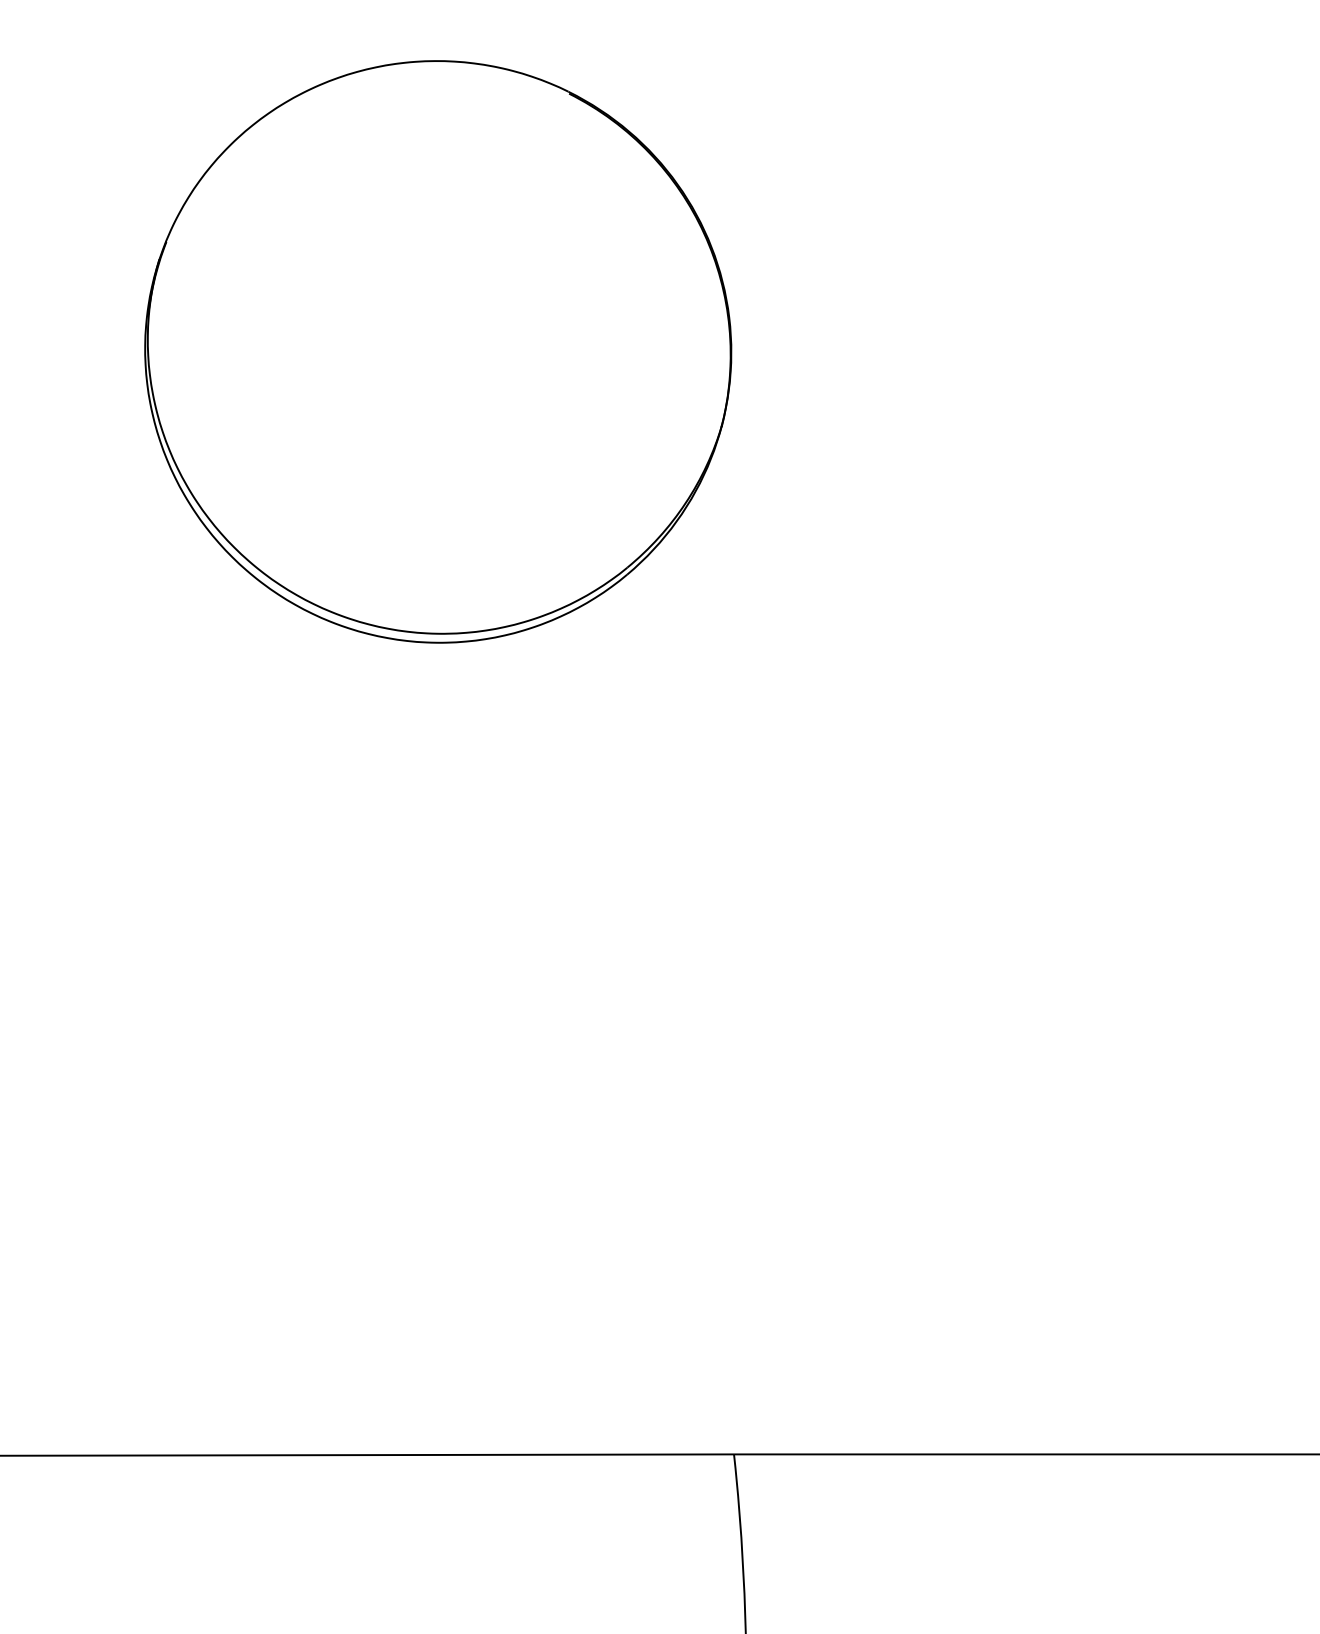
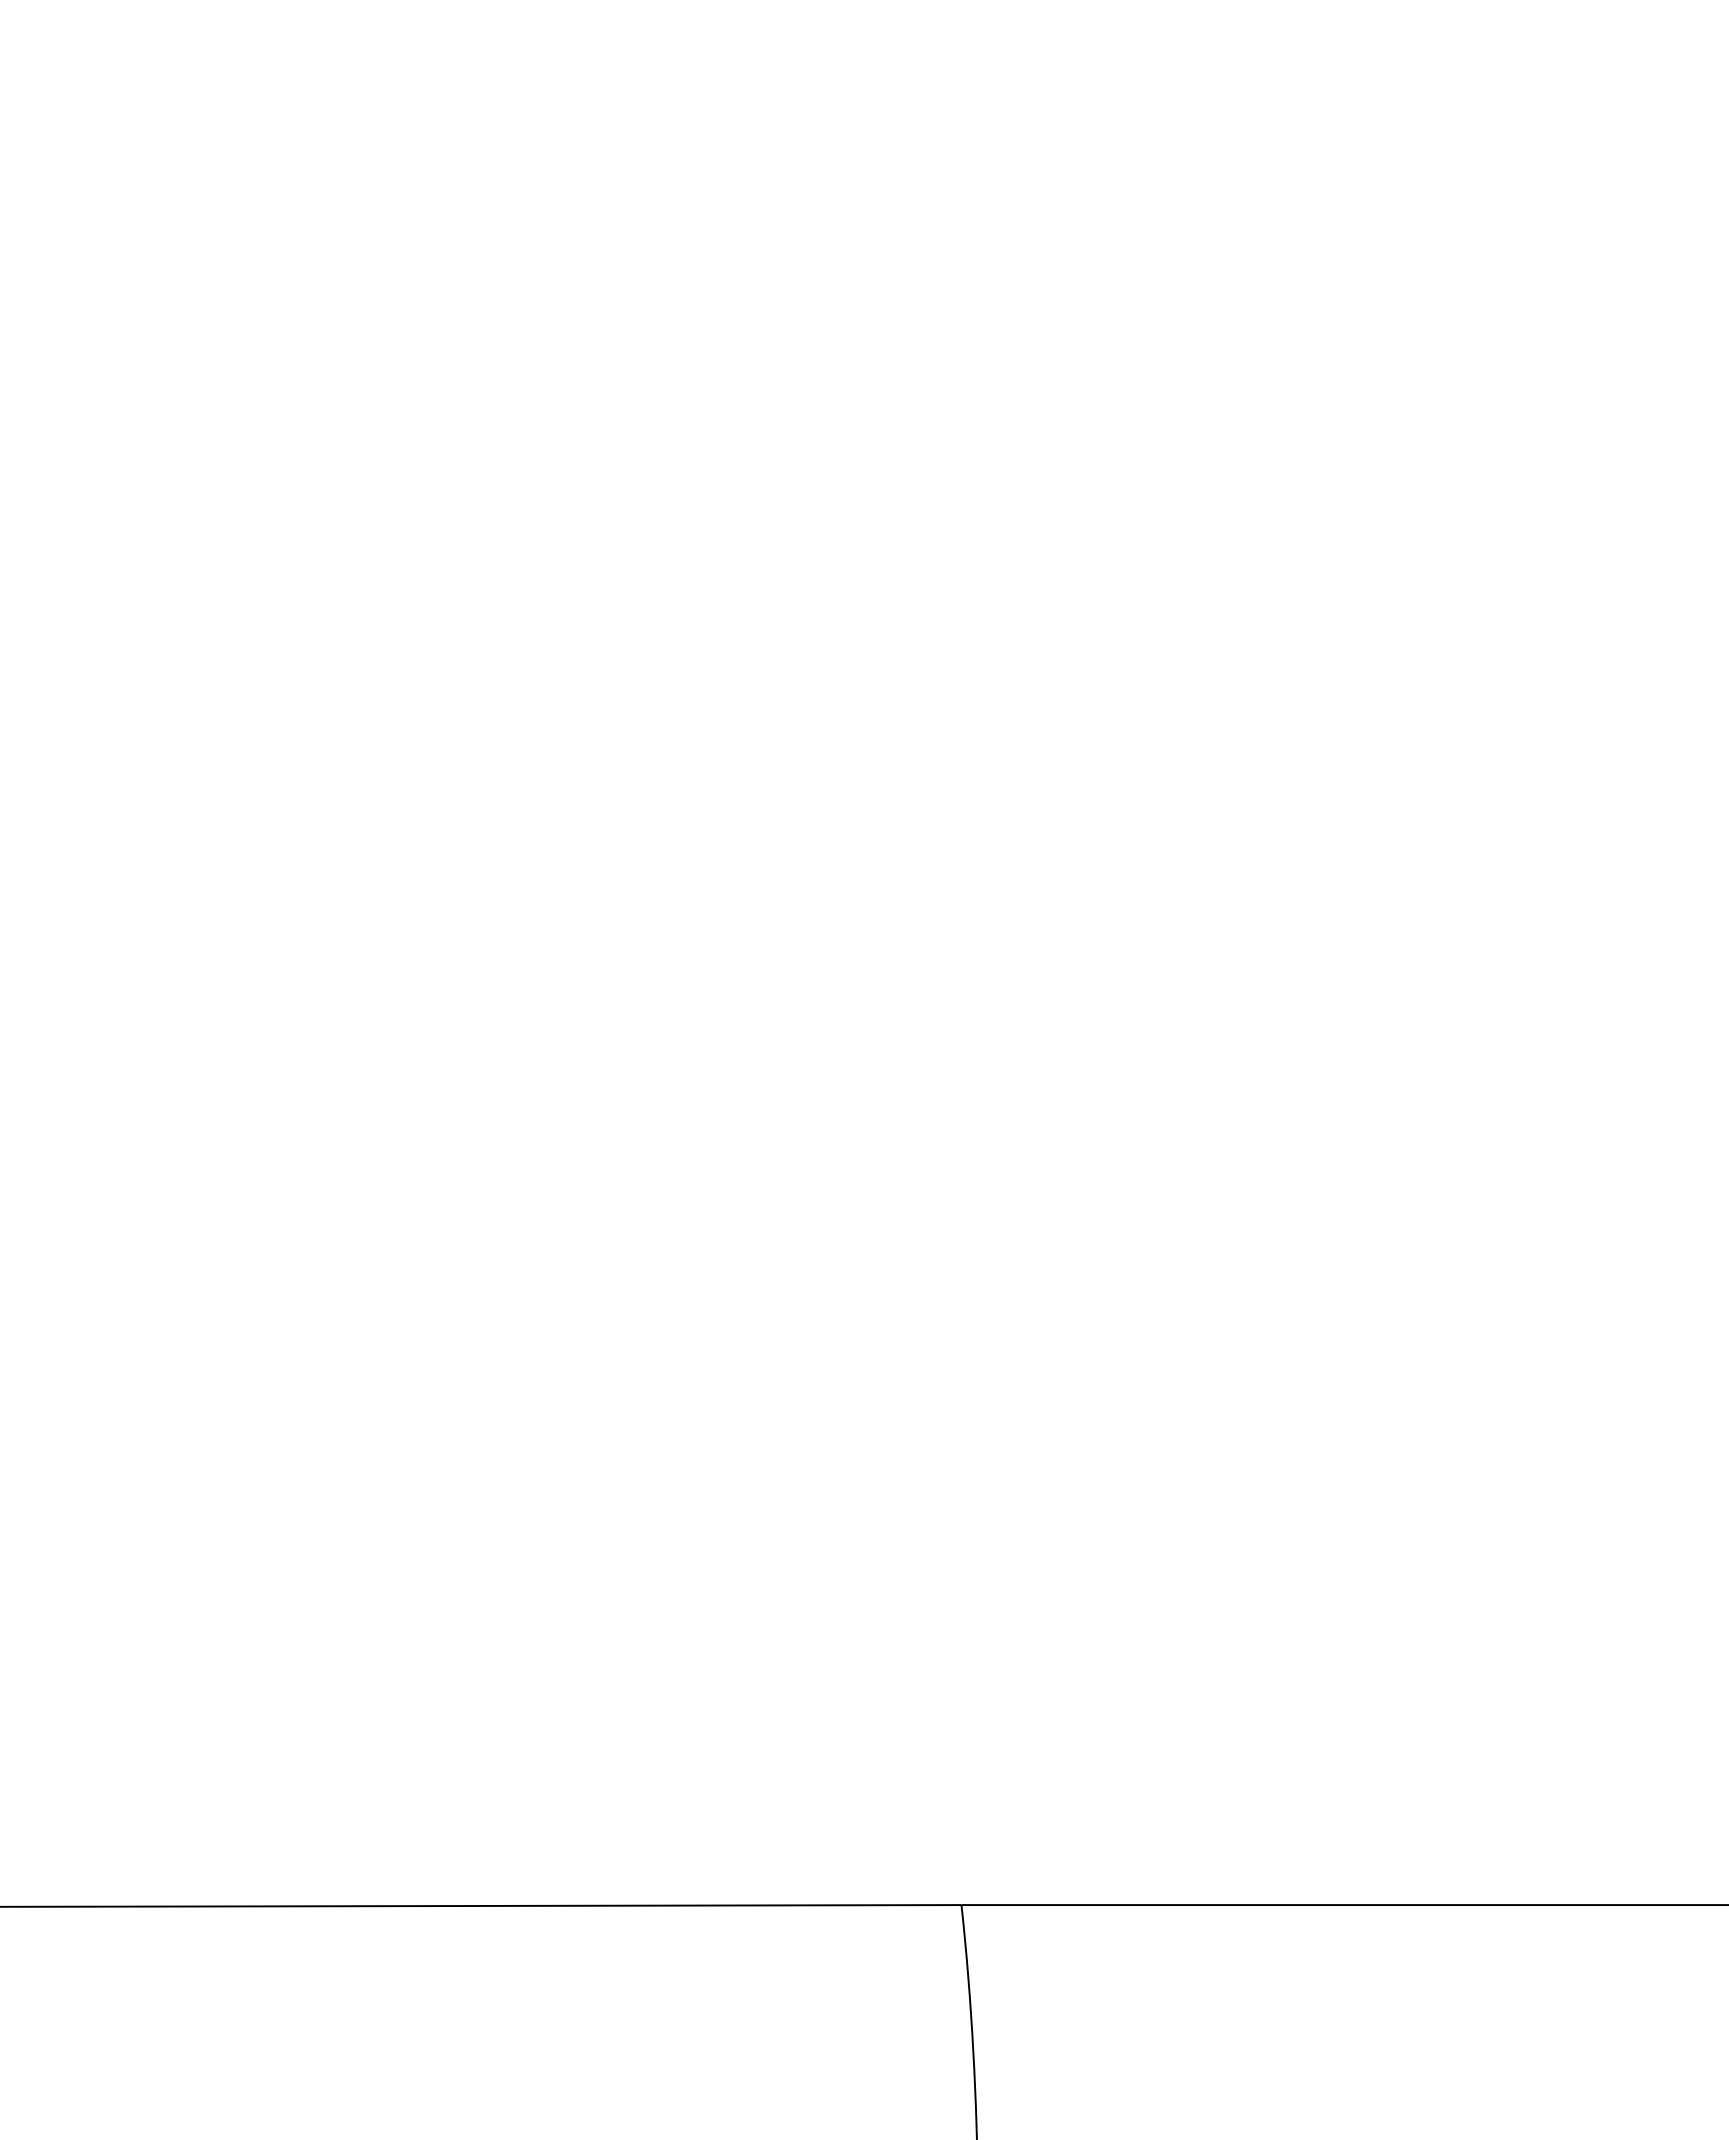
part: (437, 351) -> (573, 460), removed

